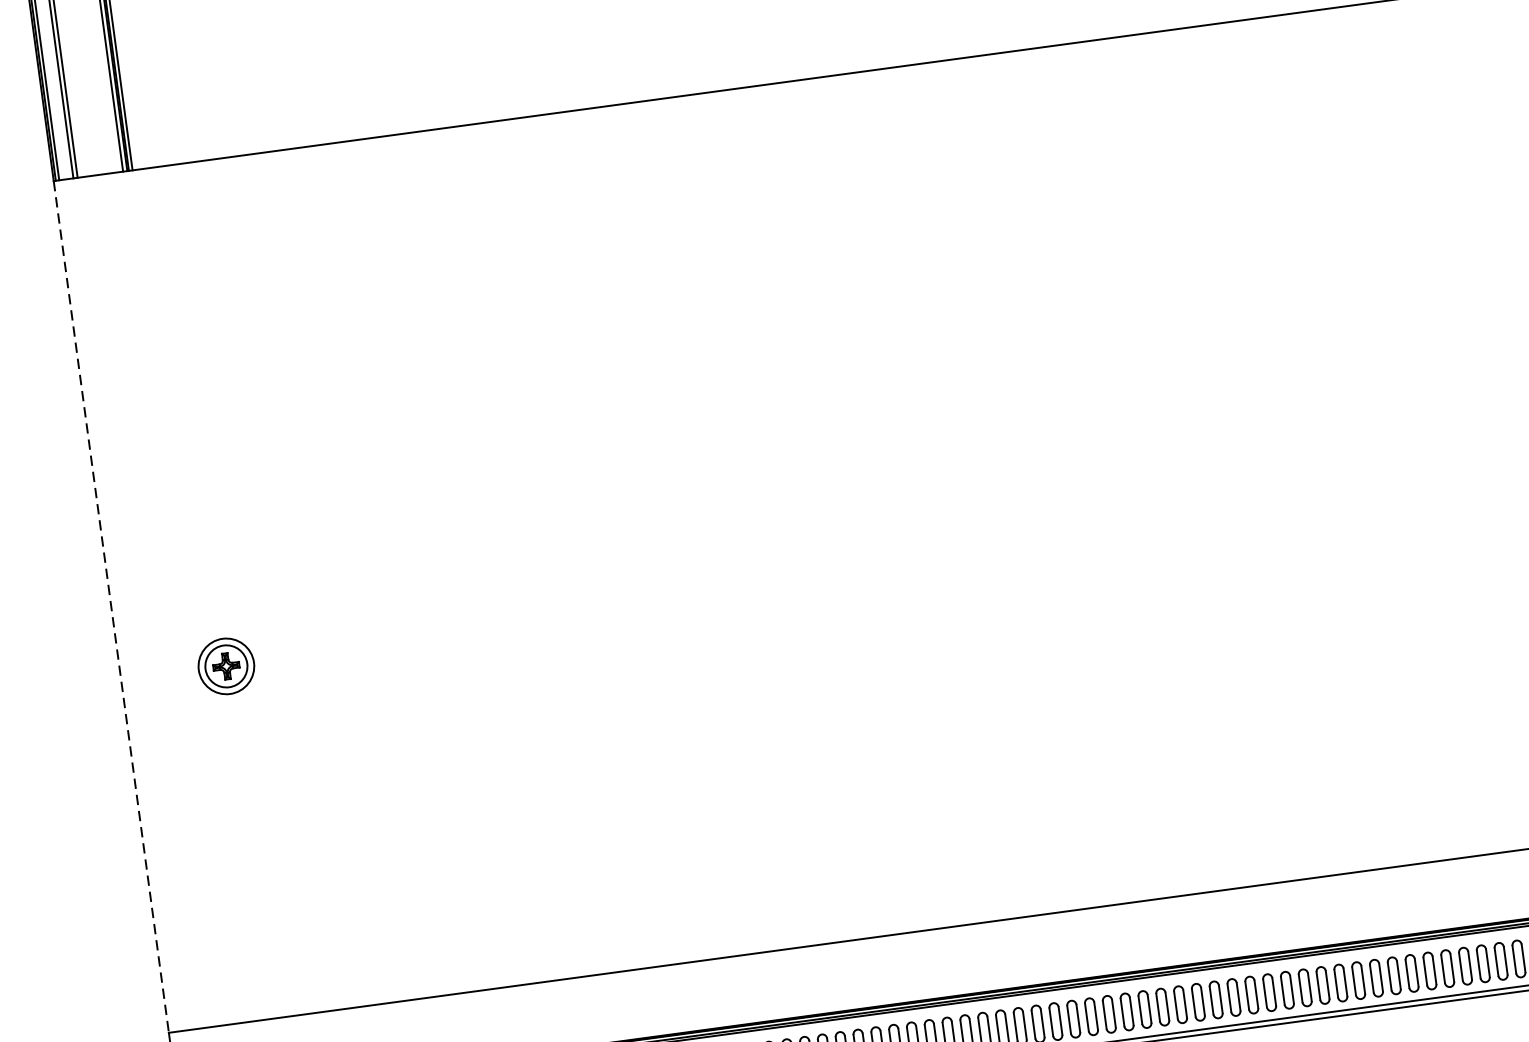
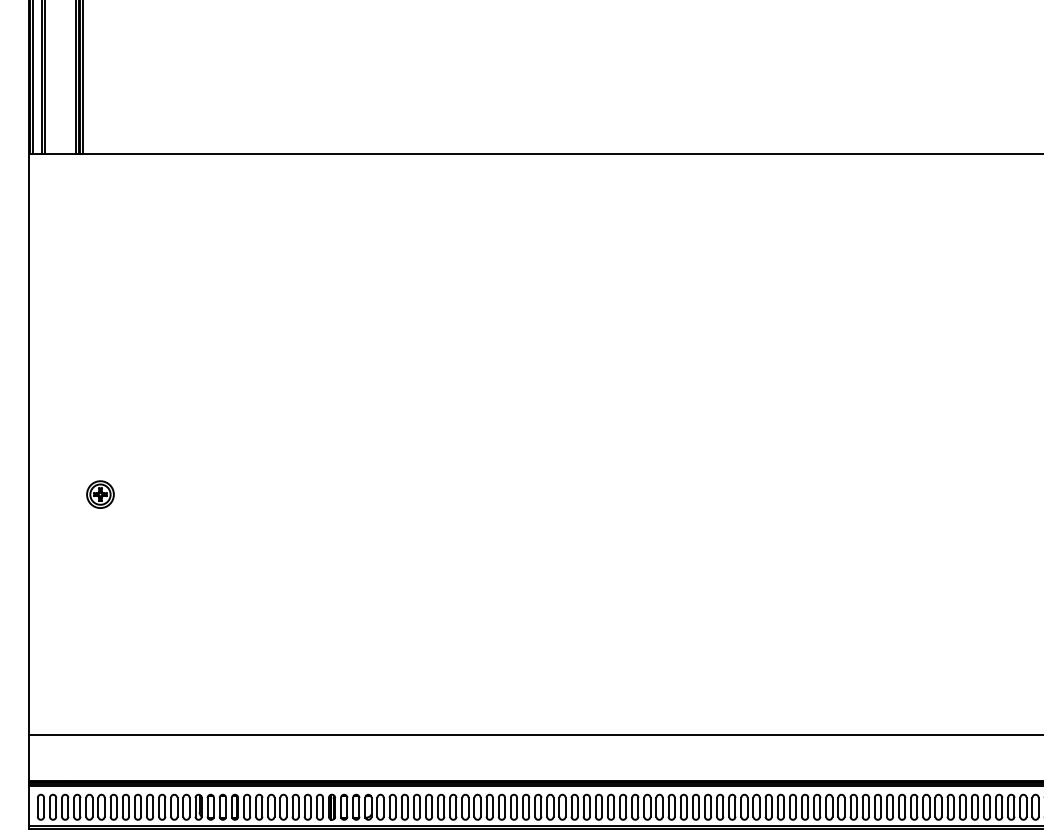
line: (110, 608) -> (28, 445), dashed -> solid
part: (226, 666) -> (100, 494), size x0.71

